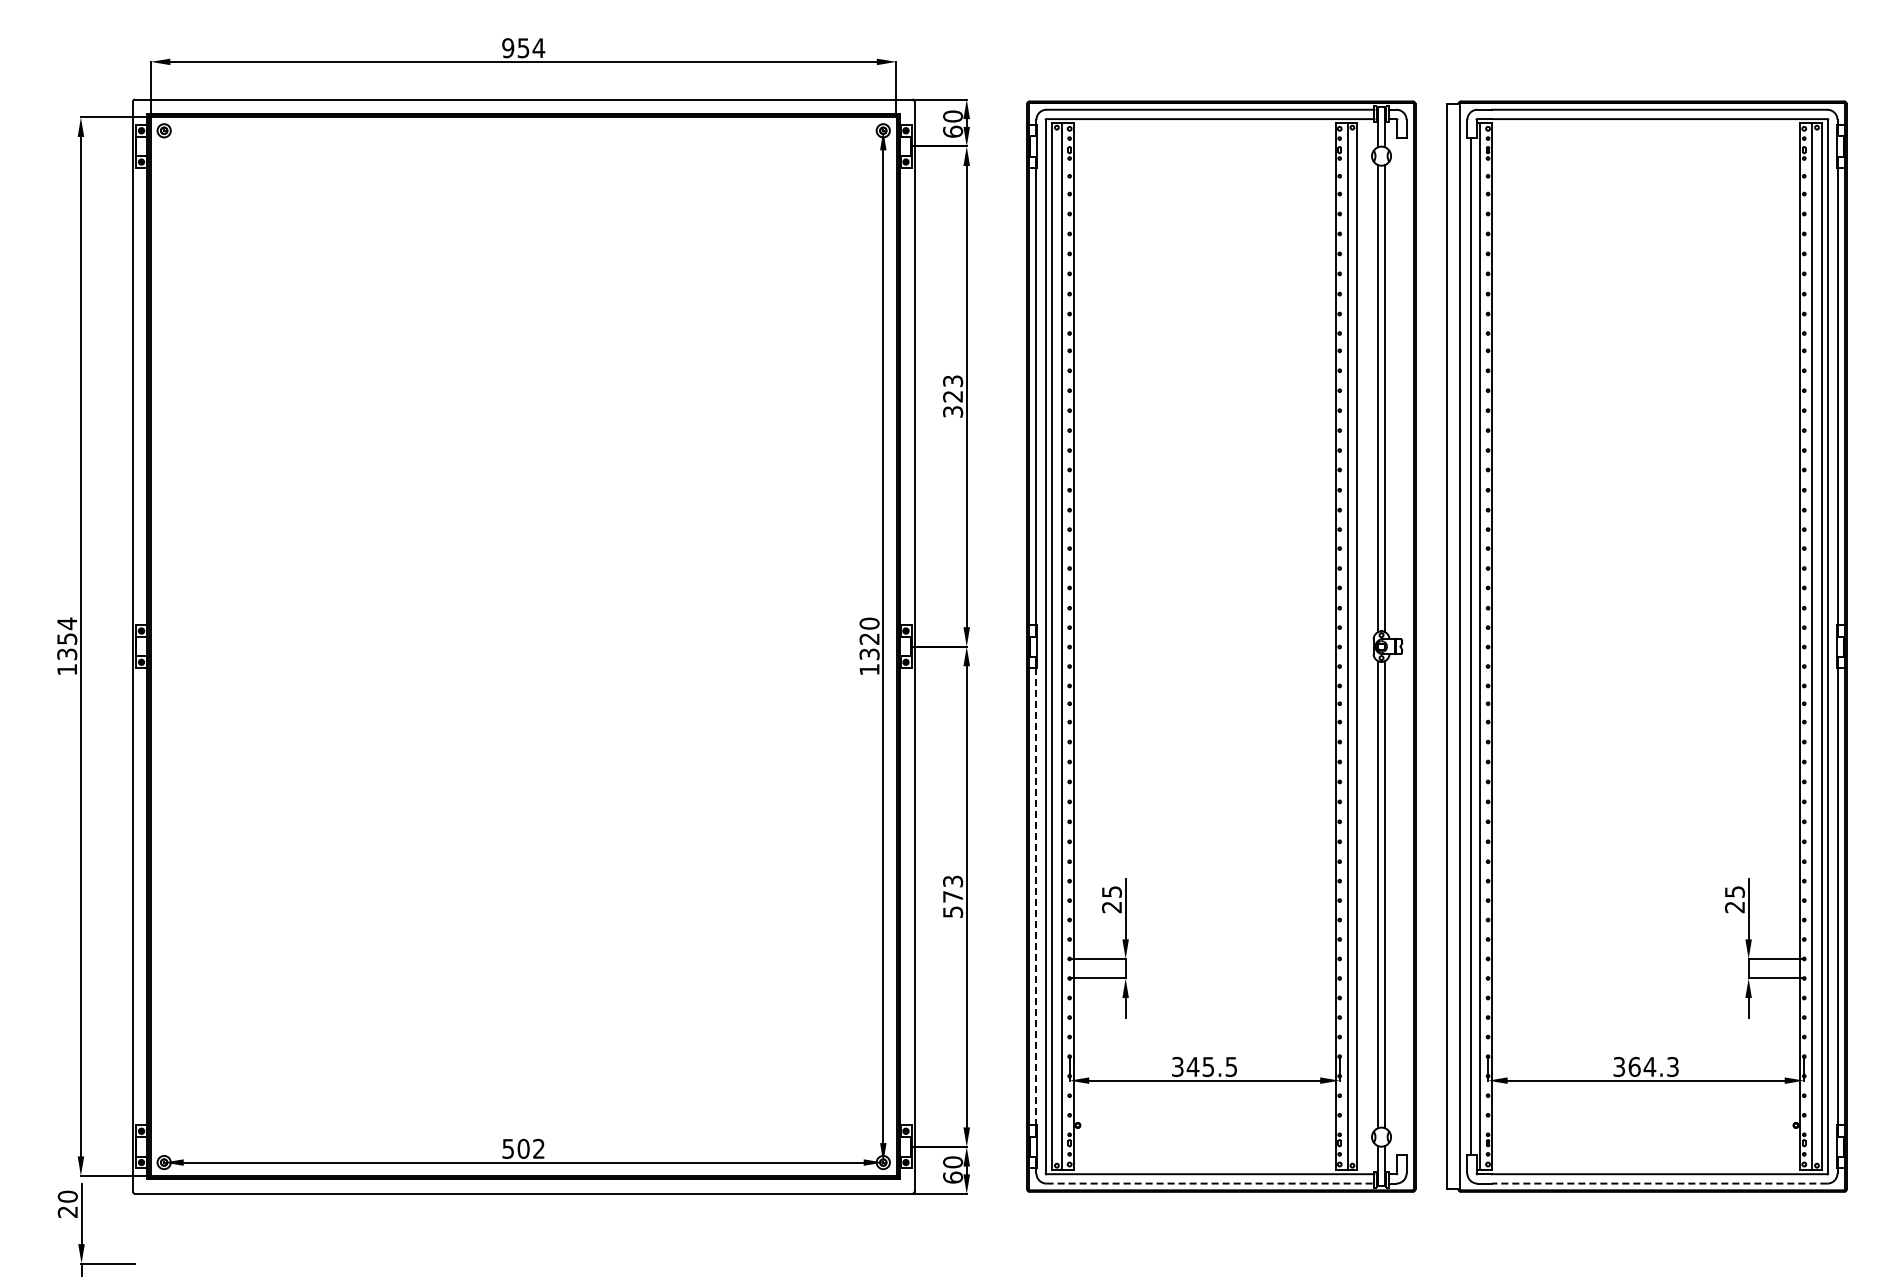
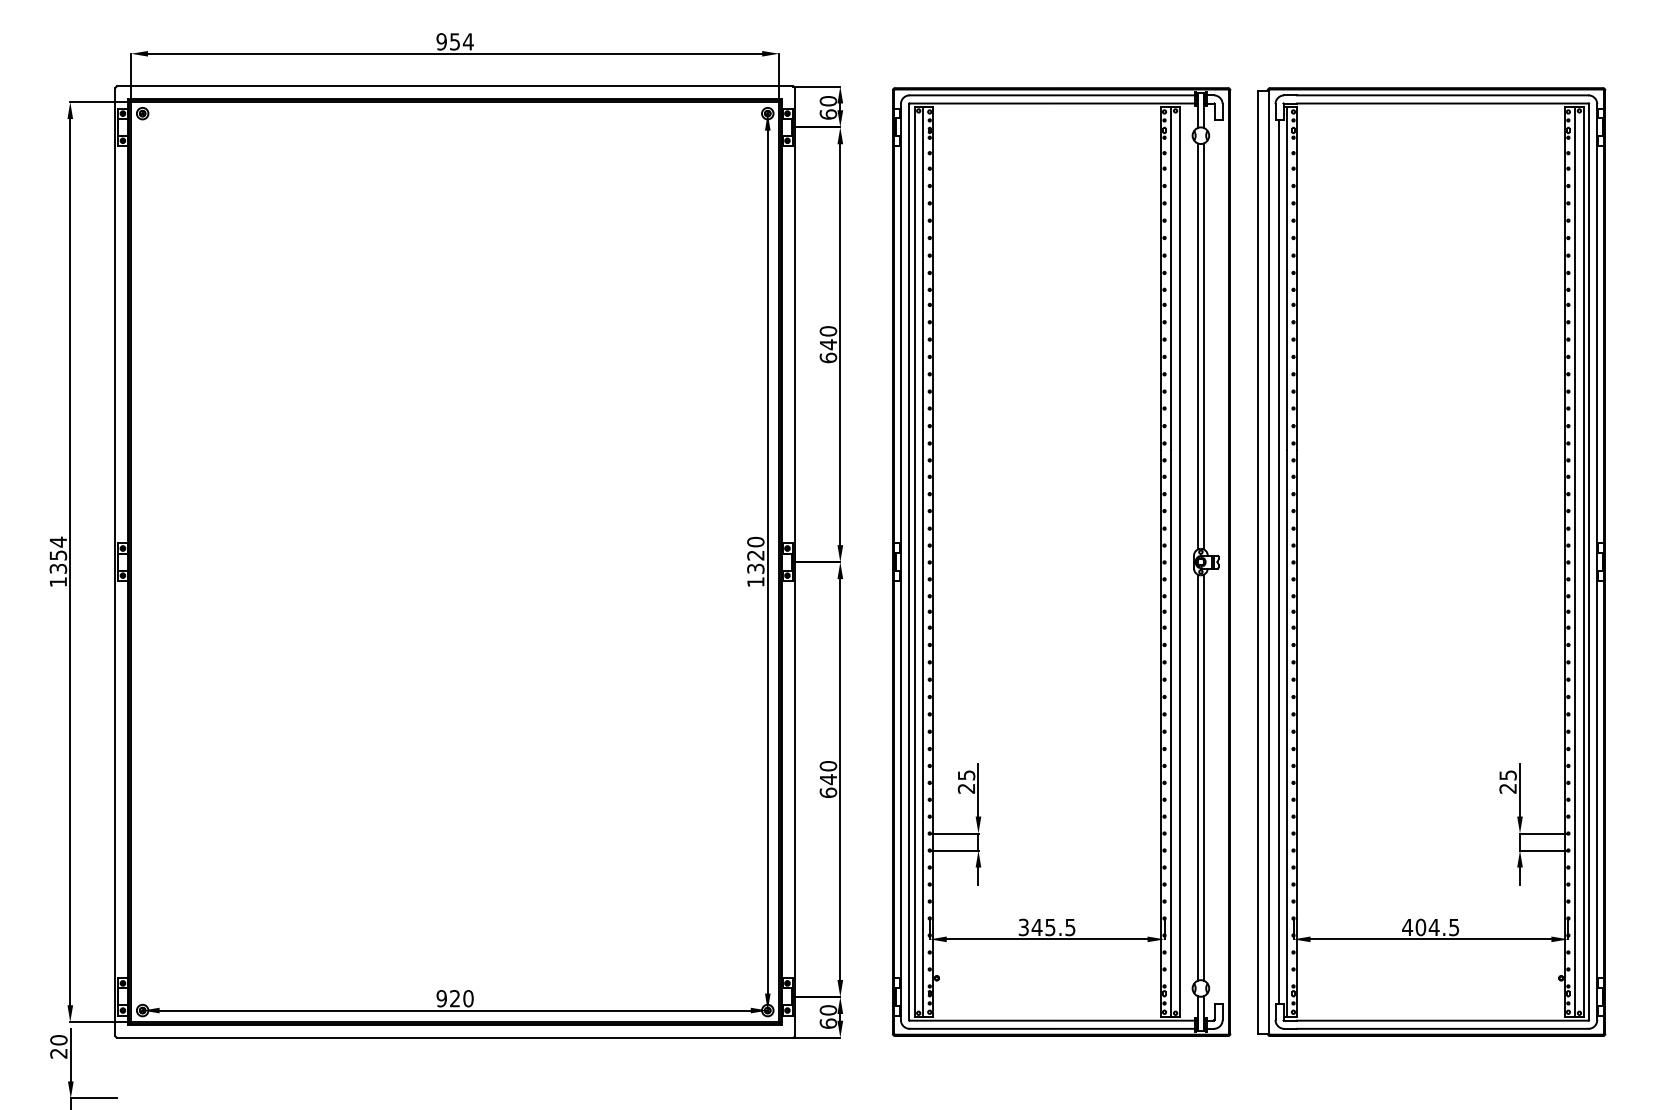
text: (953, 396) -> (828, 344), 323 -> 640
text: (953, 896) -> (828, 779), 573 -> 640
line: (1036, 896) -> (900, 779), dashed -> solid
text: (1645, 1066) -> (1430, 927), 364.3 -> 404.5
text: (523, 1148) -> (455, 998), 502 -> 920
line: (1210, 1183) -> (1052, 1028), dashed -> solid
line: (1659, 1183) -> (1442, 1028), dashed -> solid

